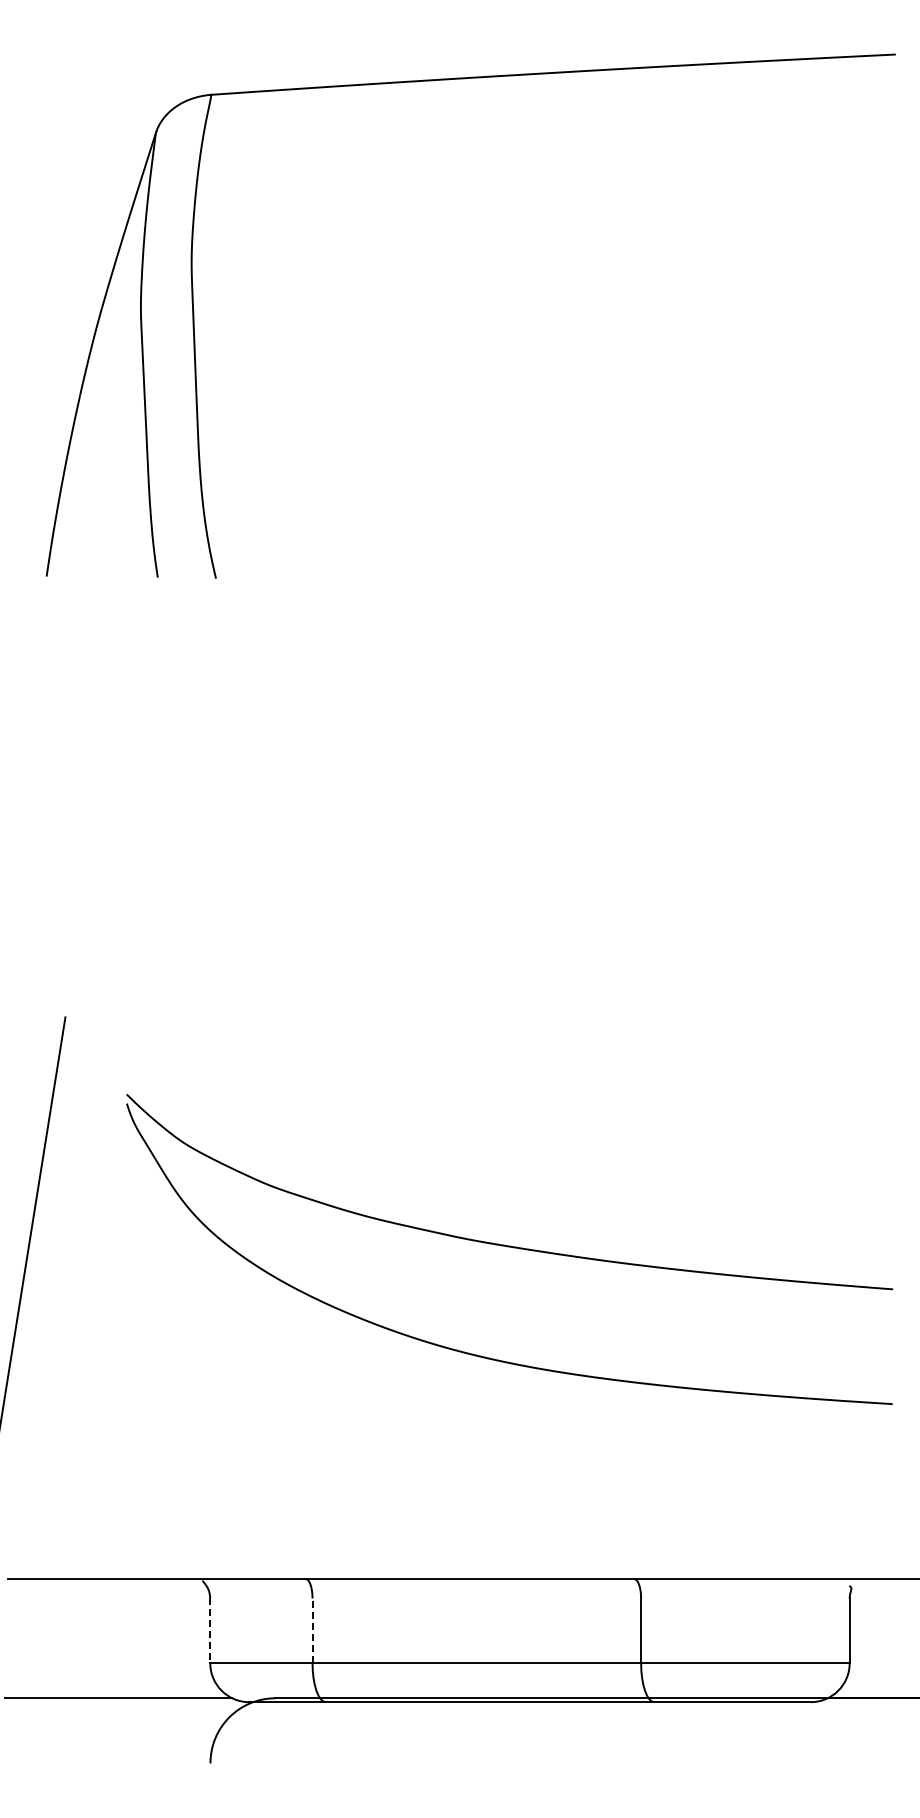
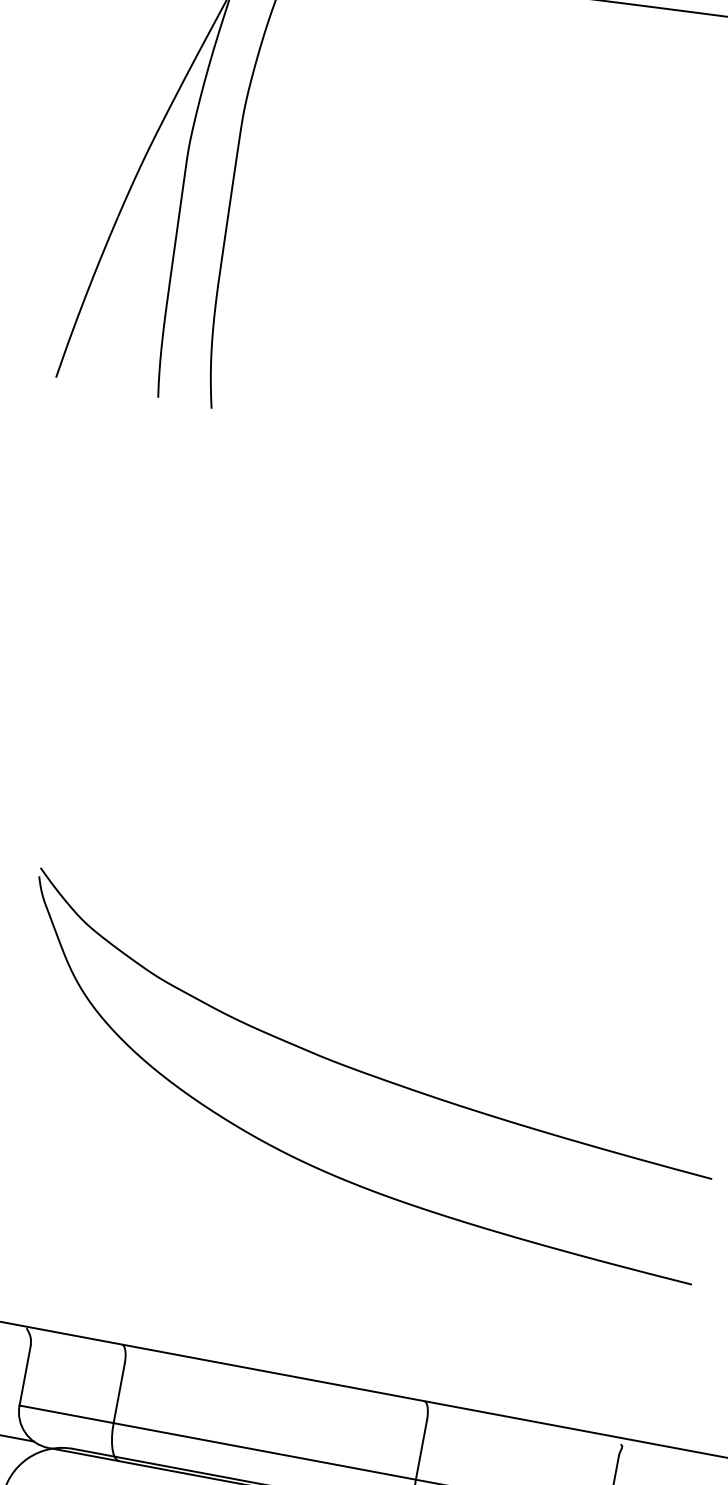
line: (210, 1630) -> (25, 1375), dashed -> solid
line: (312, 1630) -> (119, 1392), dashed -> solid

